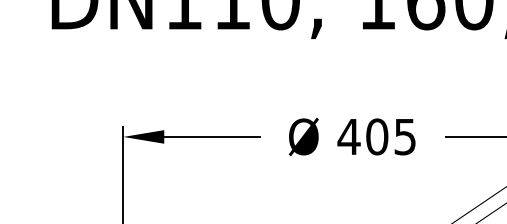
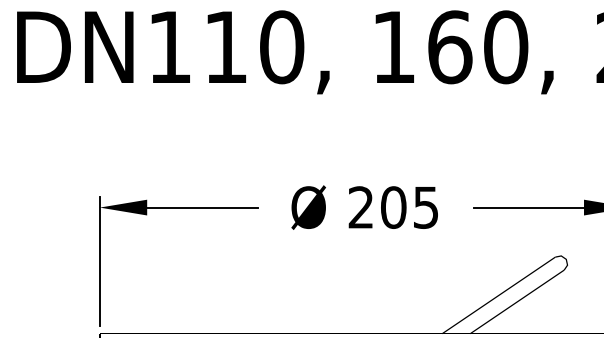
text: (348, 136) -> (360, 207), 405 -> 205

